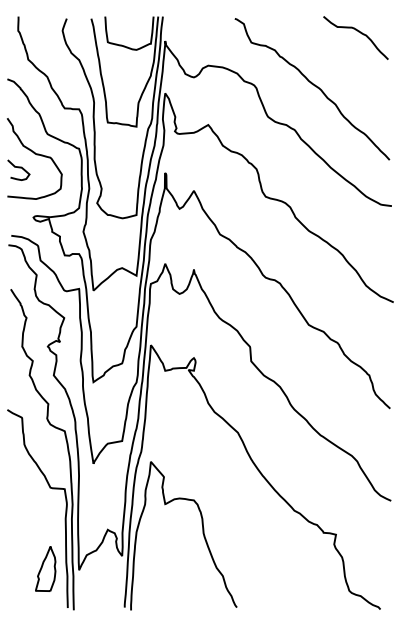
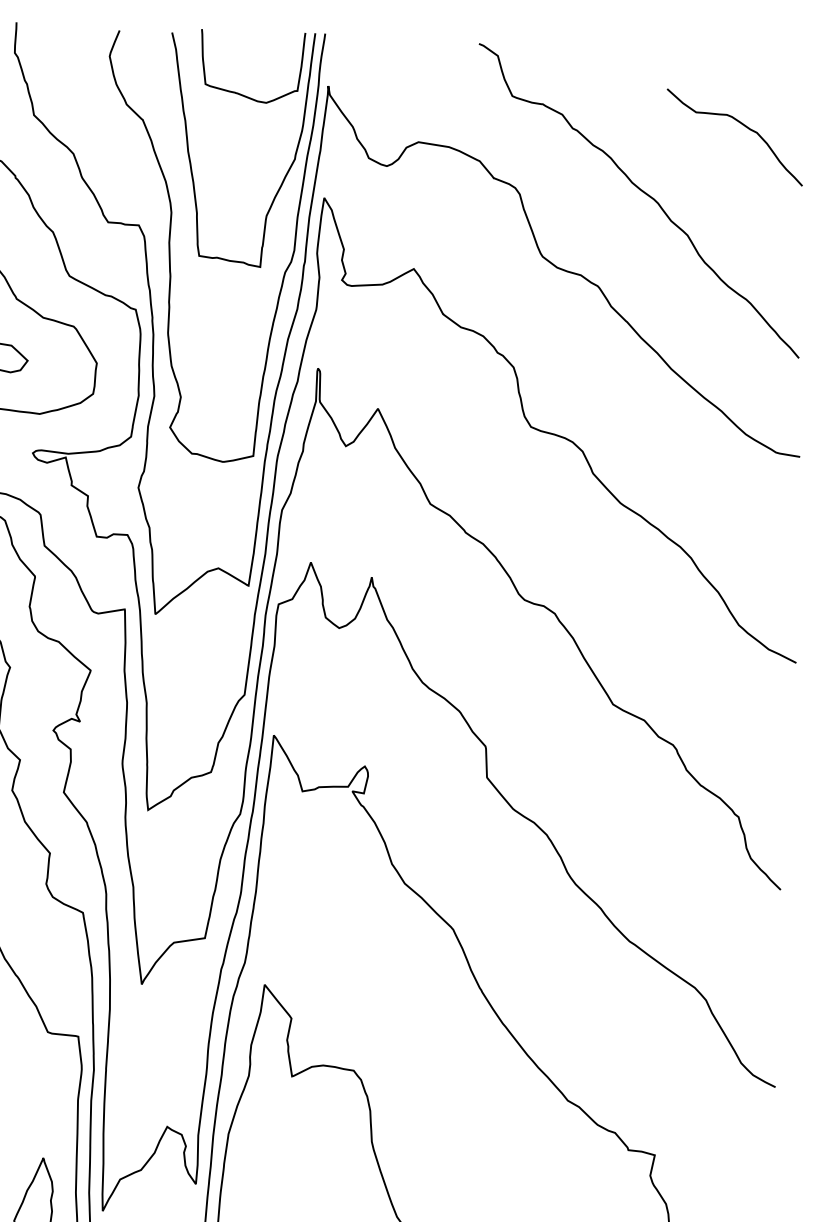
curve: (358, 32) -> (740, 125), moved

